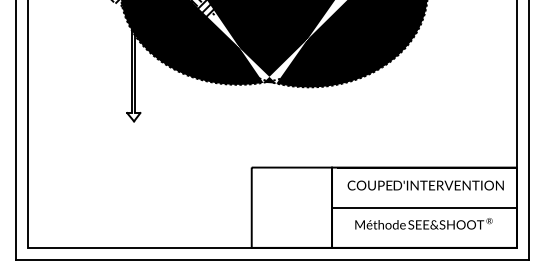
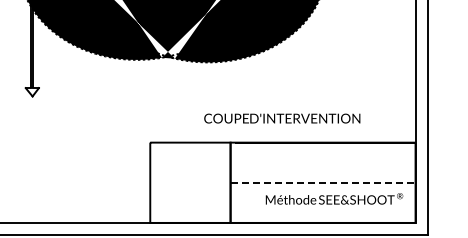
text: (425, 185) -> (282, 118), moved
line: (425, 207) -> (324, 182), solid -> dashed
text: (423, 223) -> (334, 198), moved

